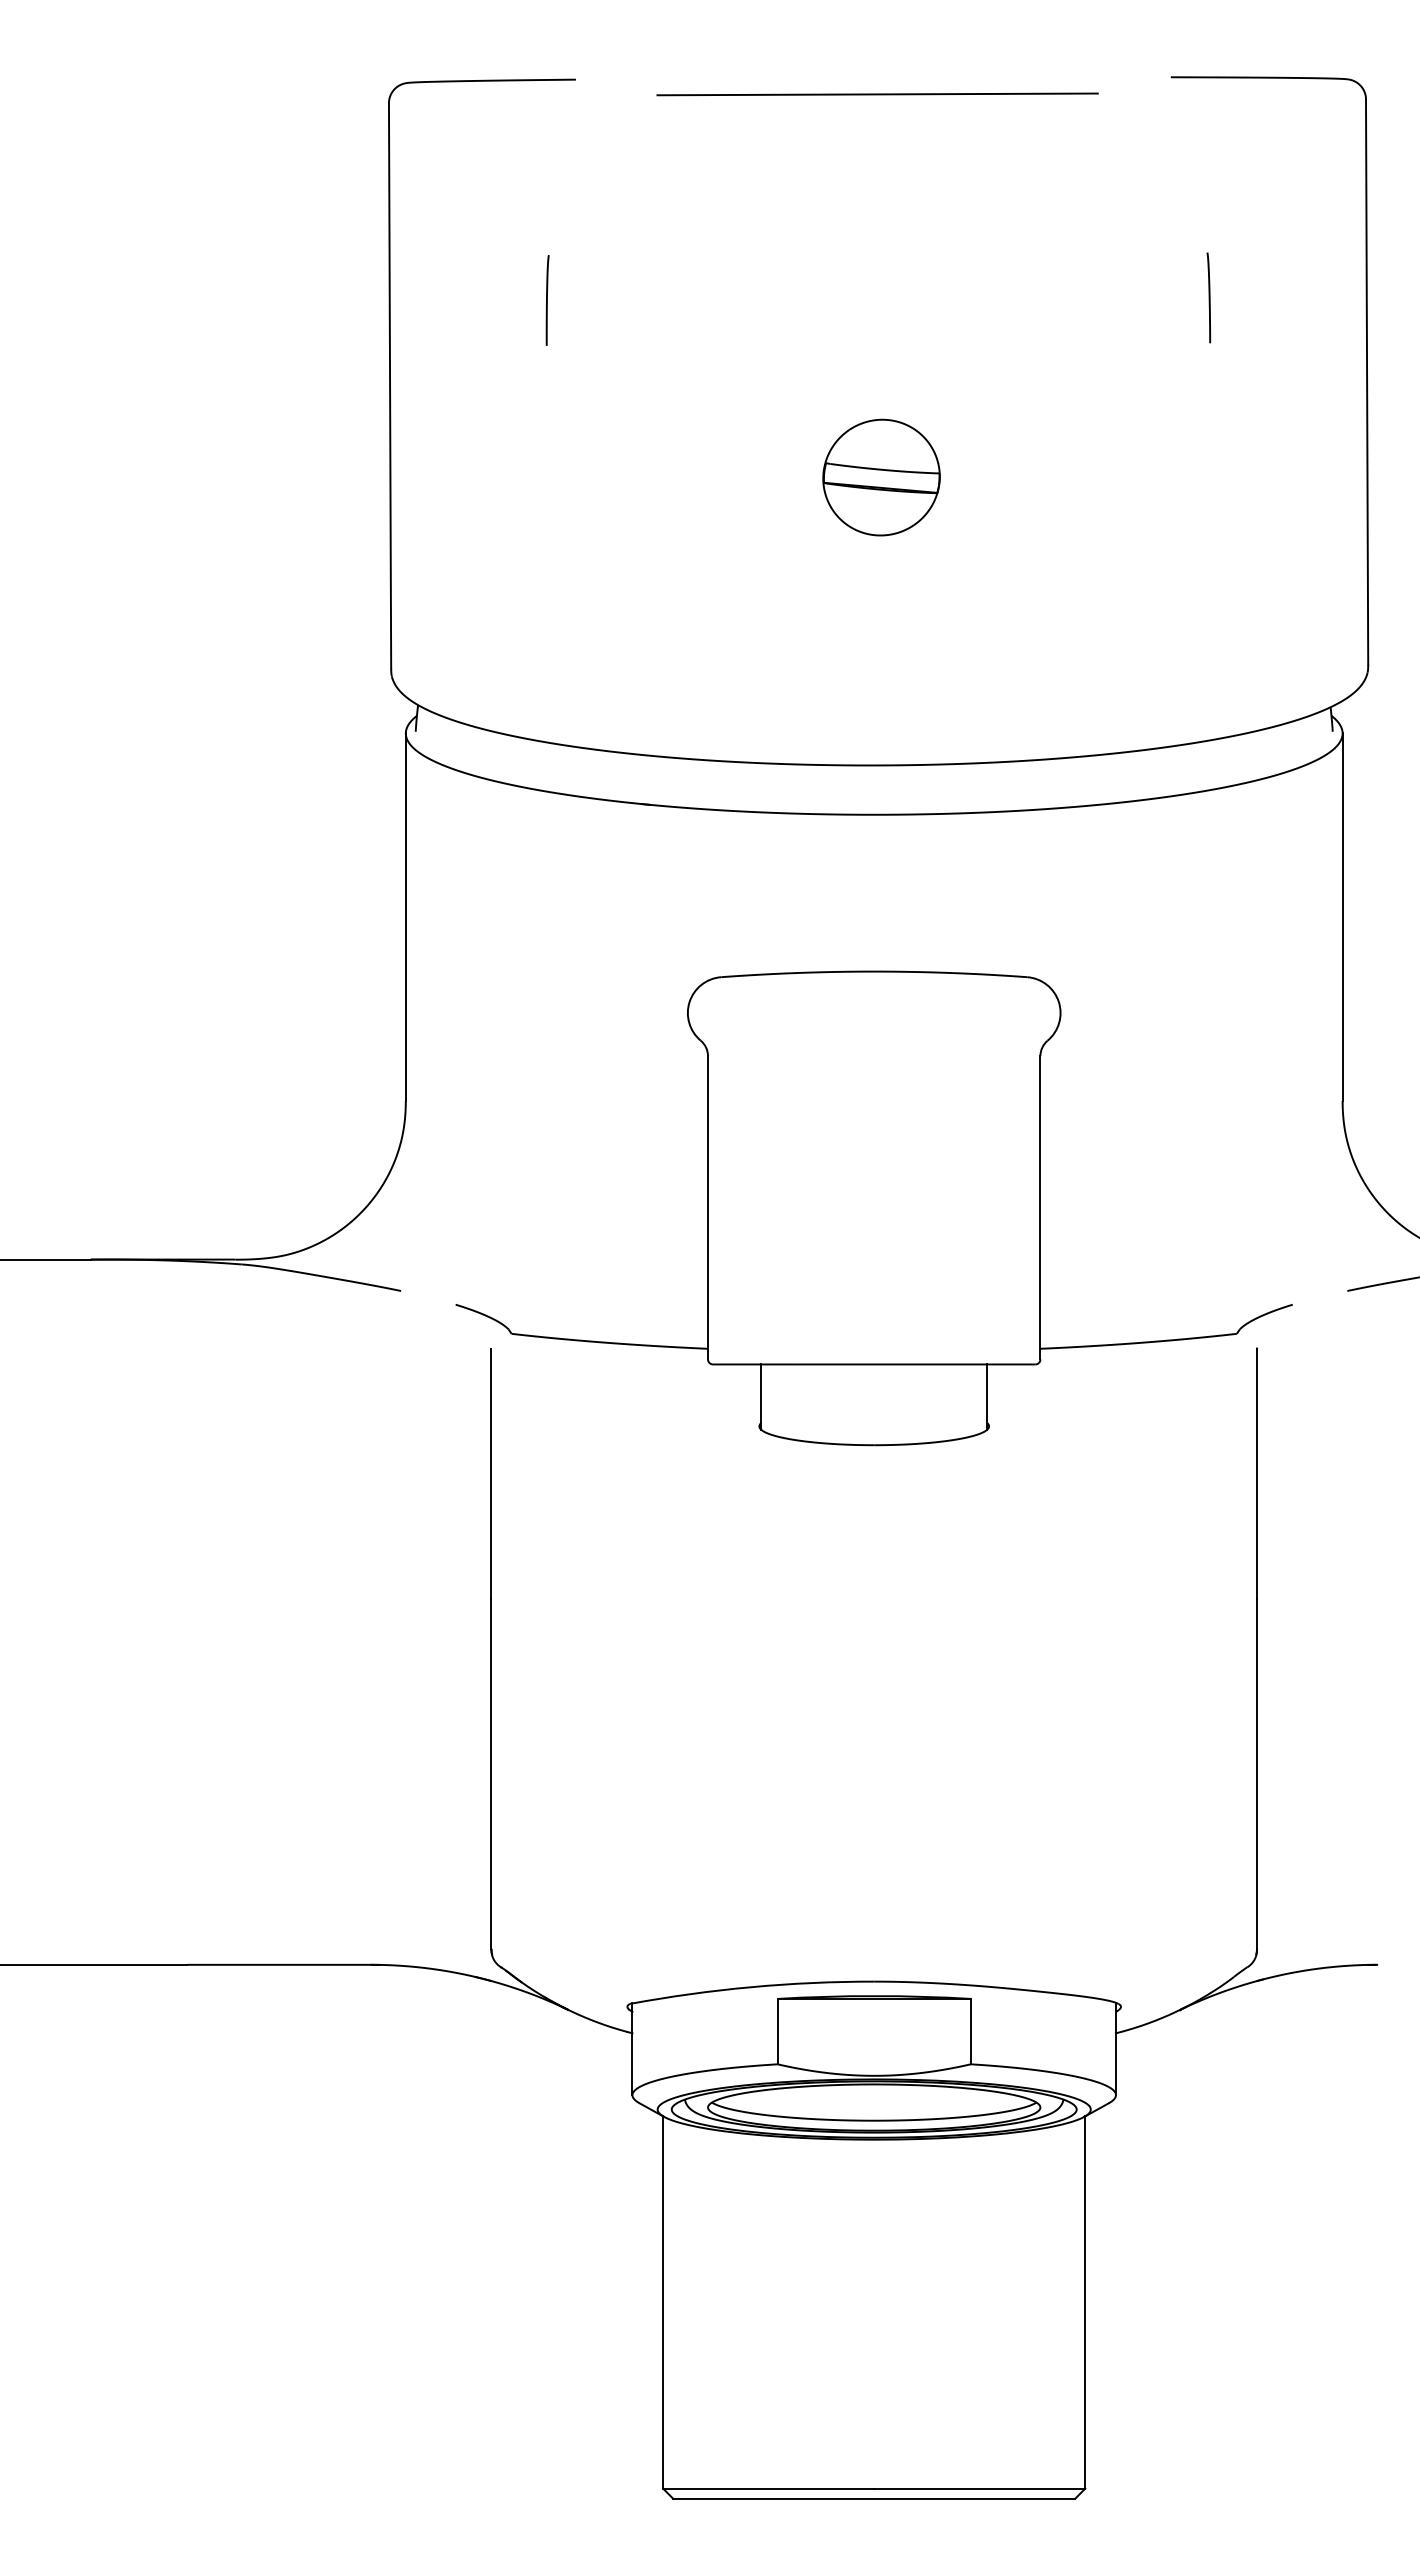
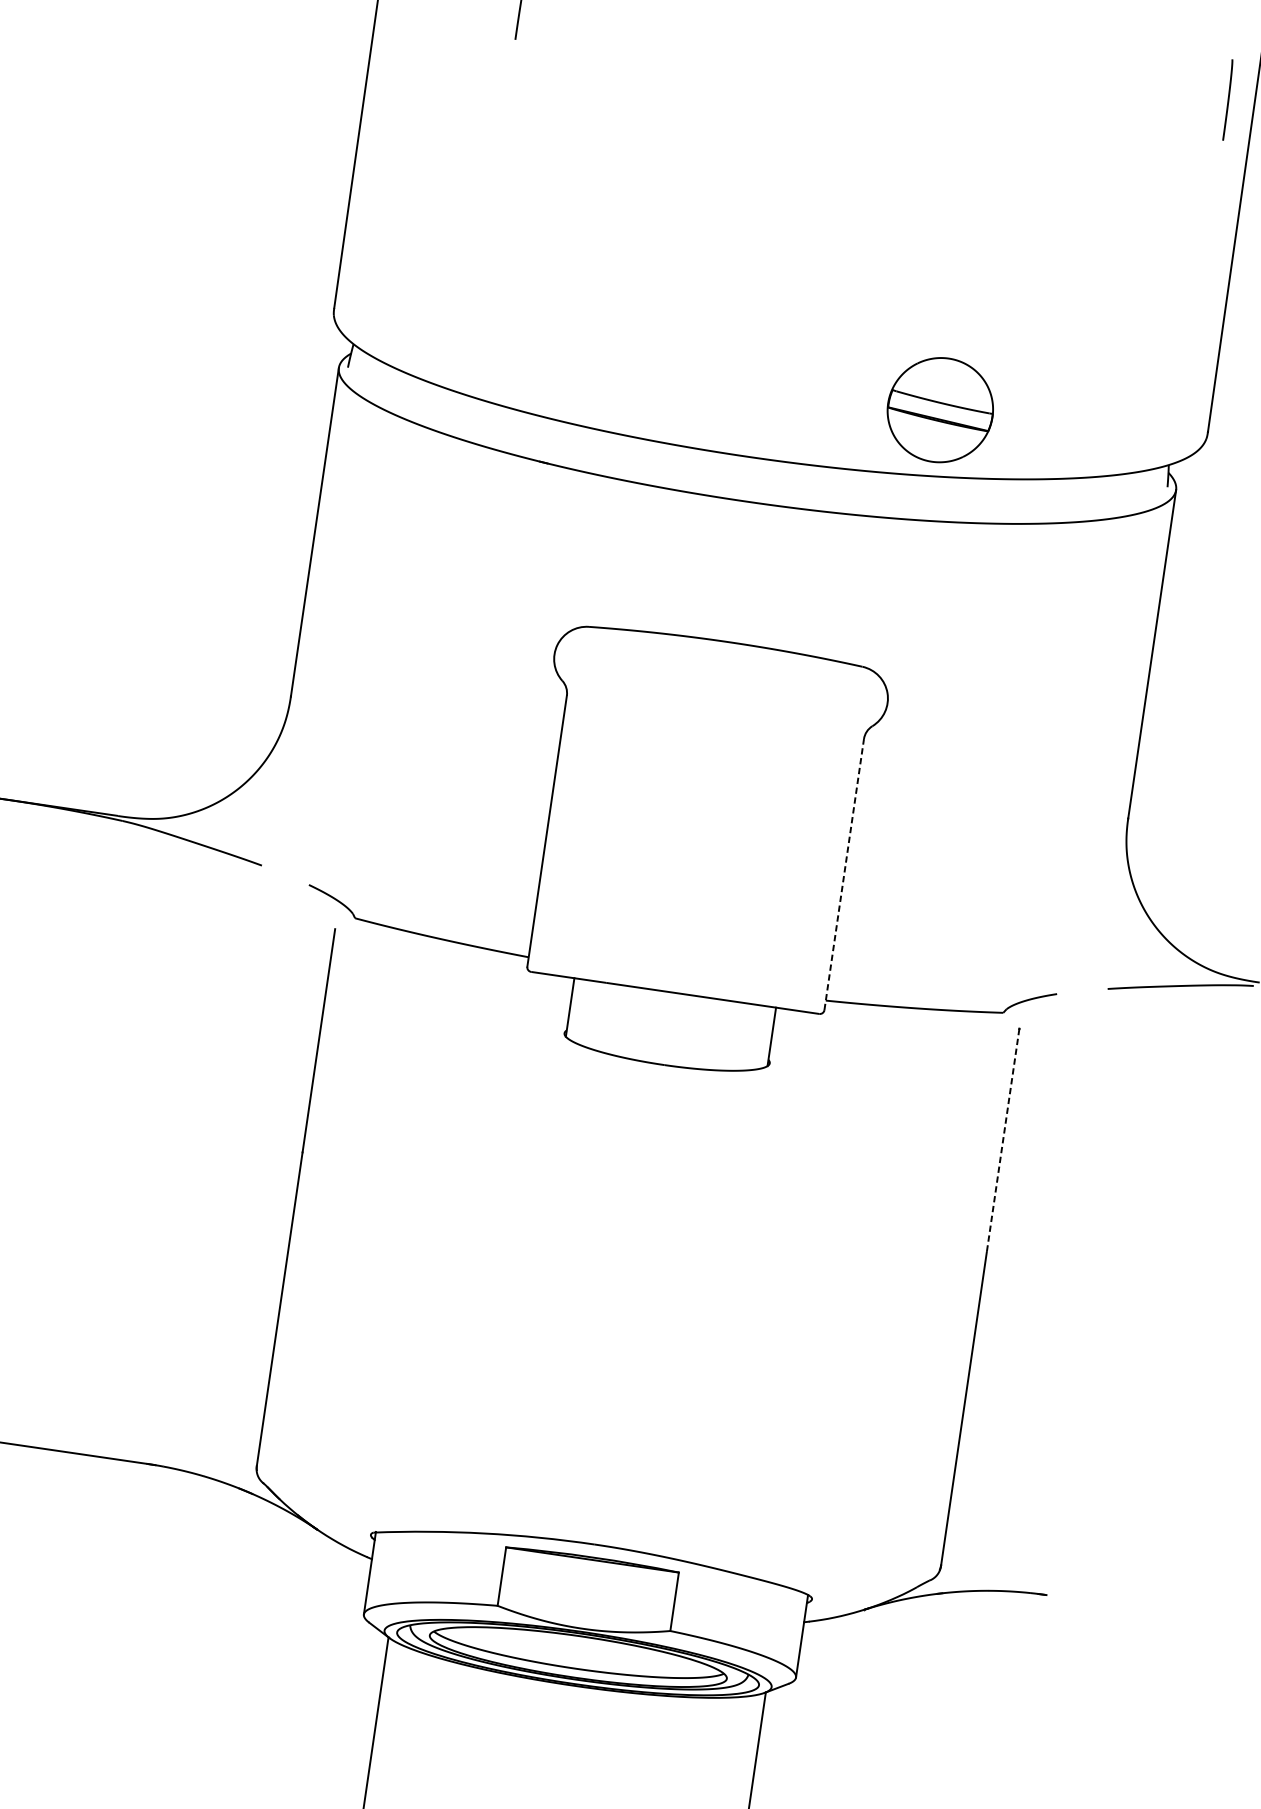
curve: (1208, 297) -> (1227, 99), moved
part: (881, 477) -> (940, 410), moved
line: (1040, 1207) -> (844, 874), solid -> dashed
line: (1257, 1473) -> (1003, 1140), solid -> dashed

